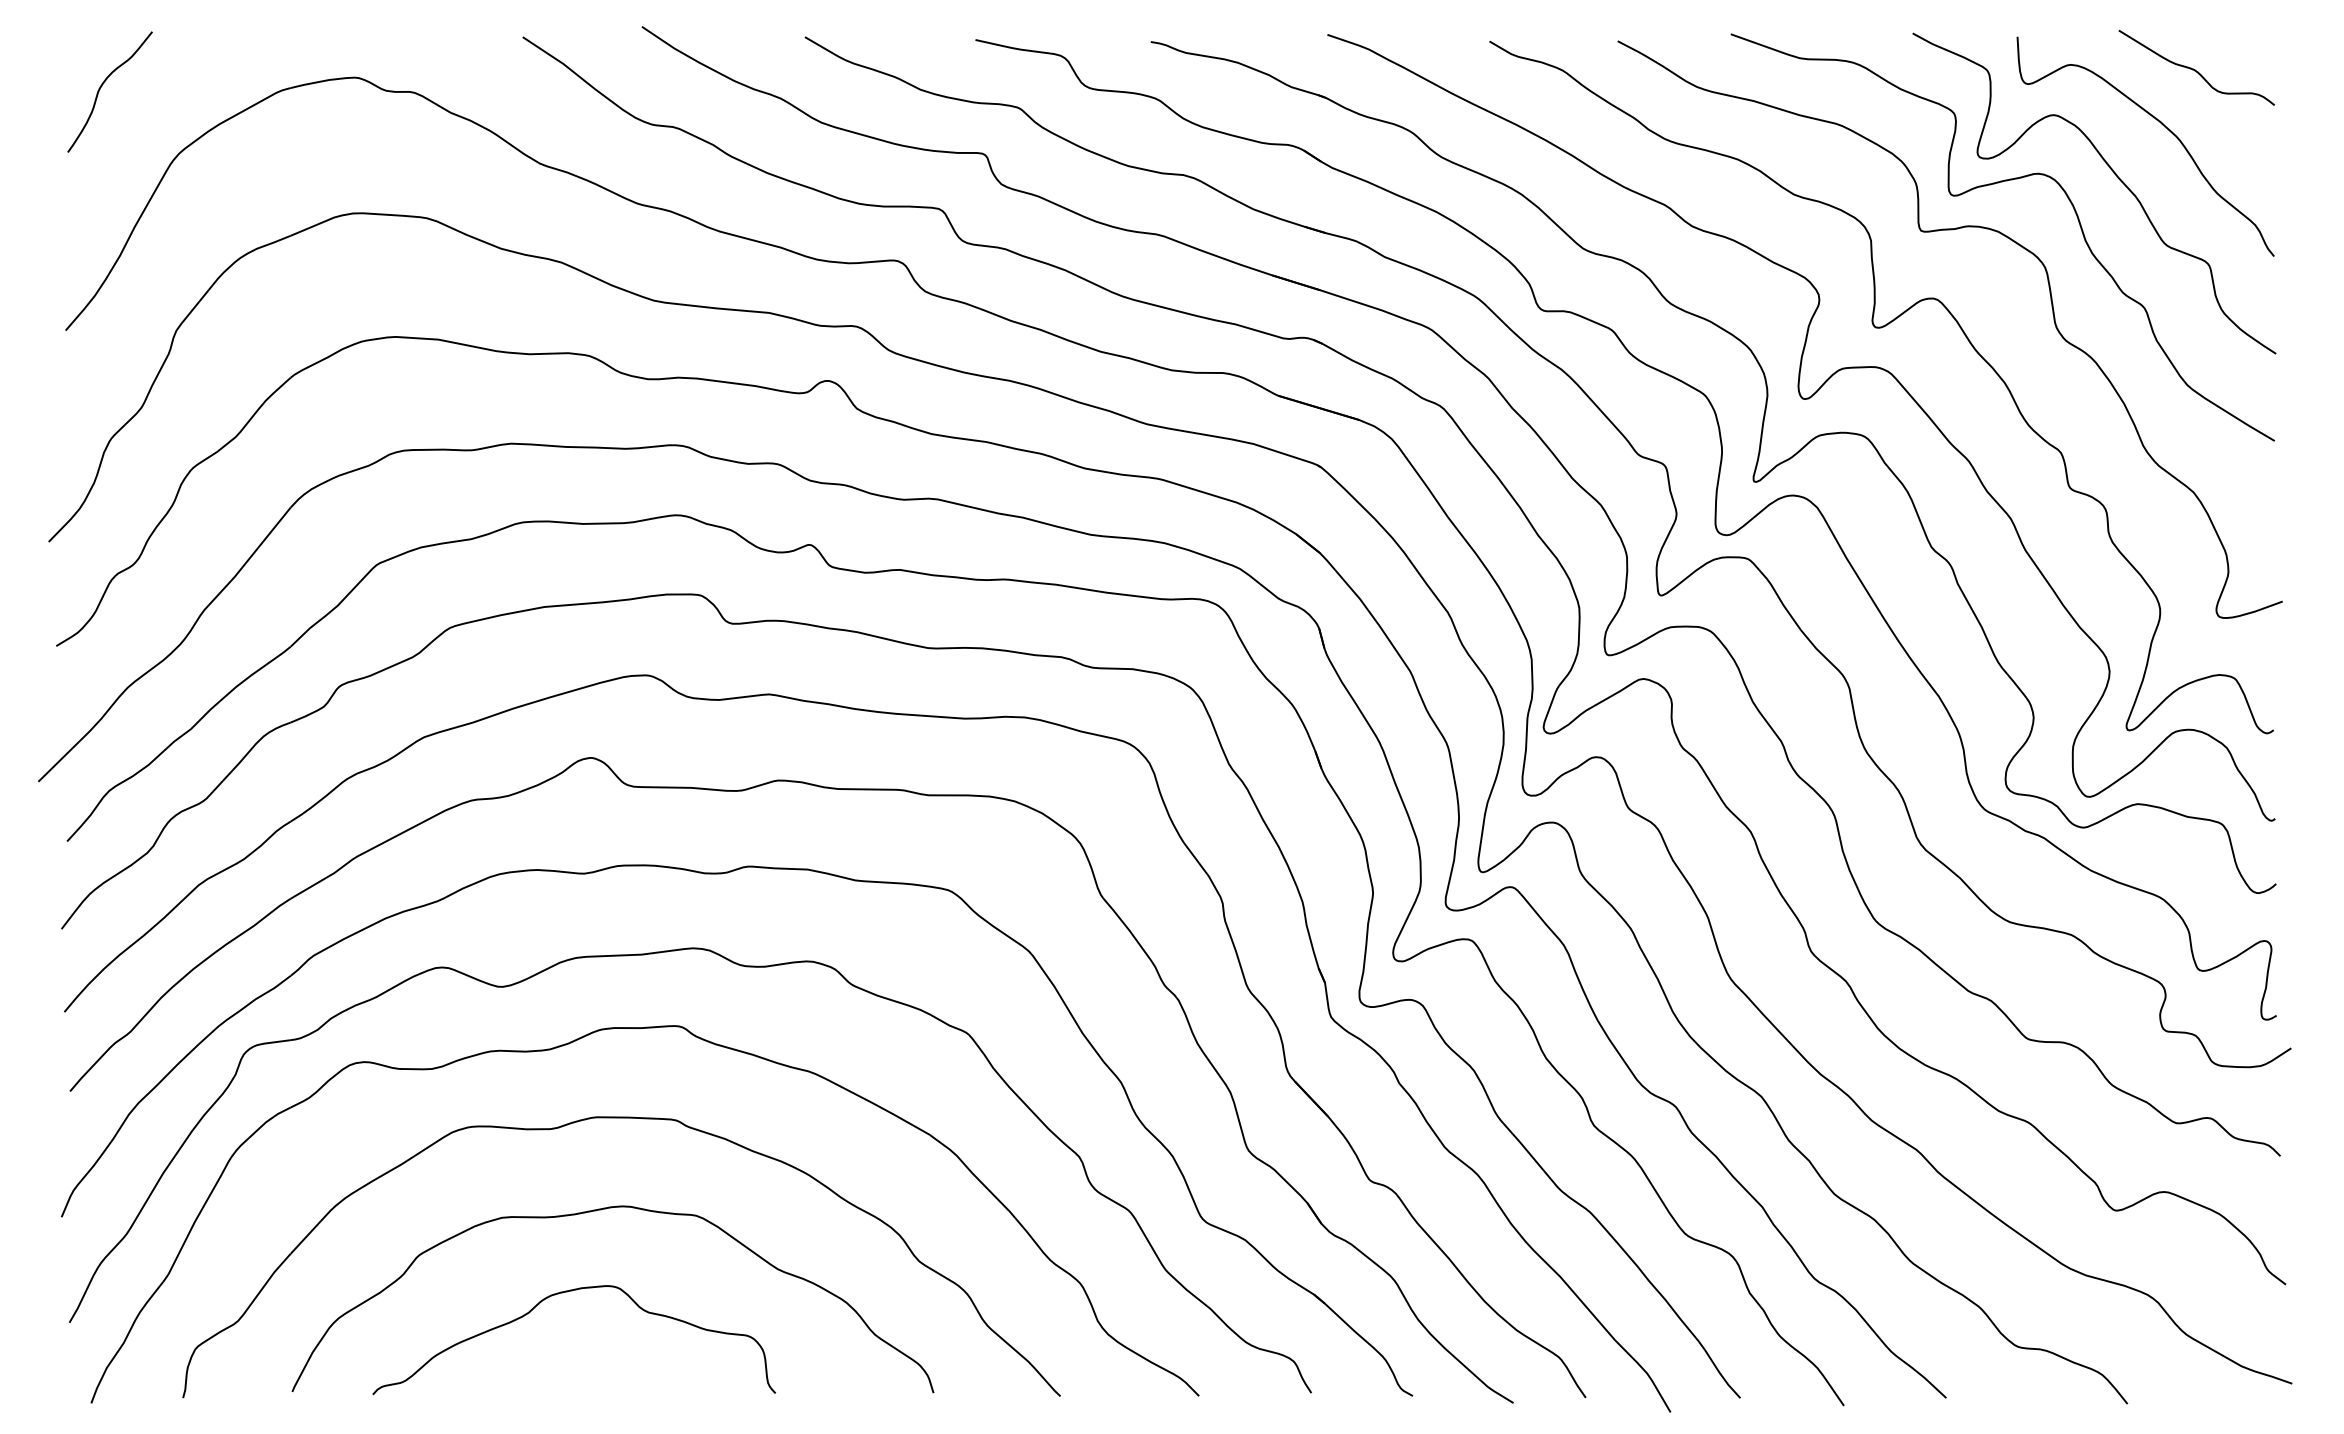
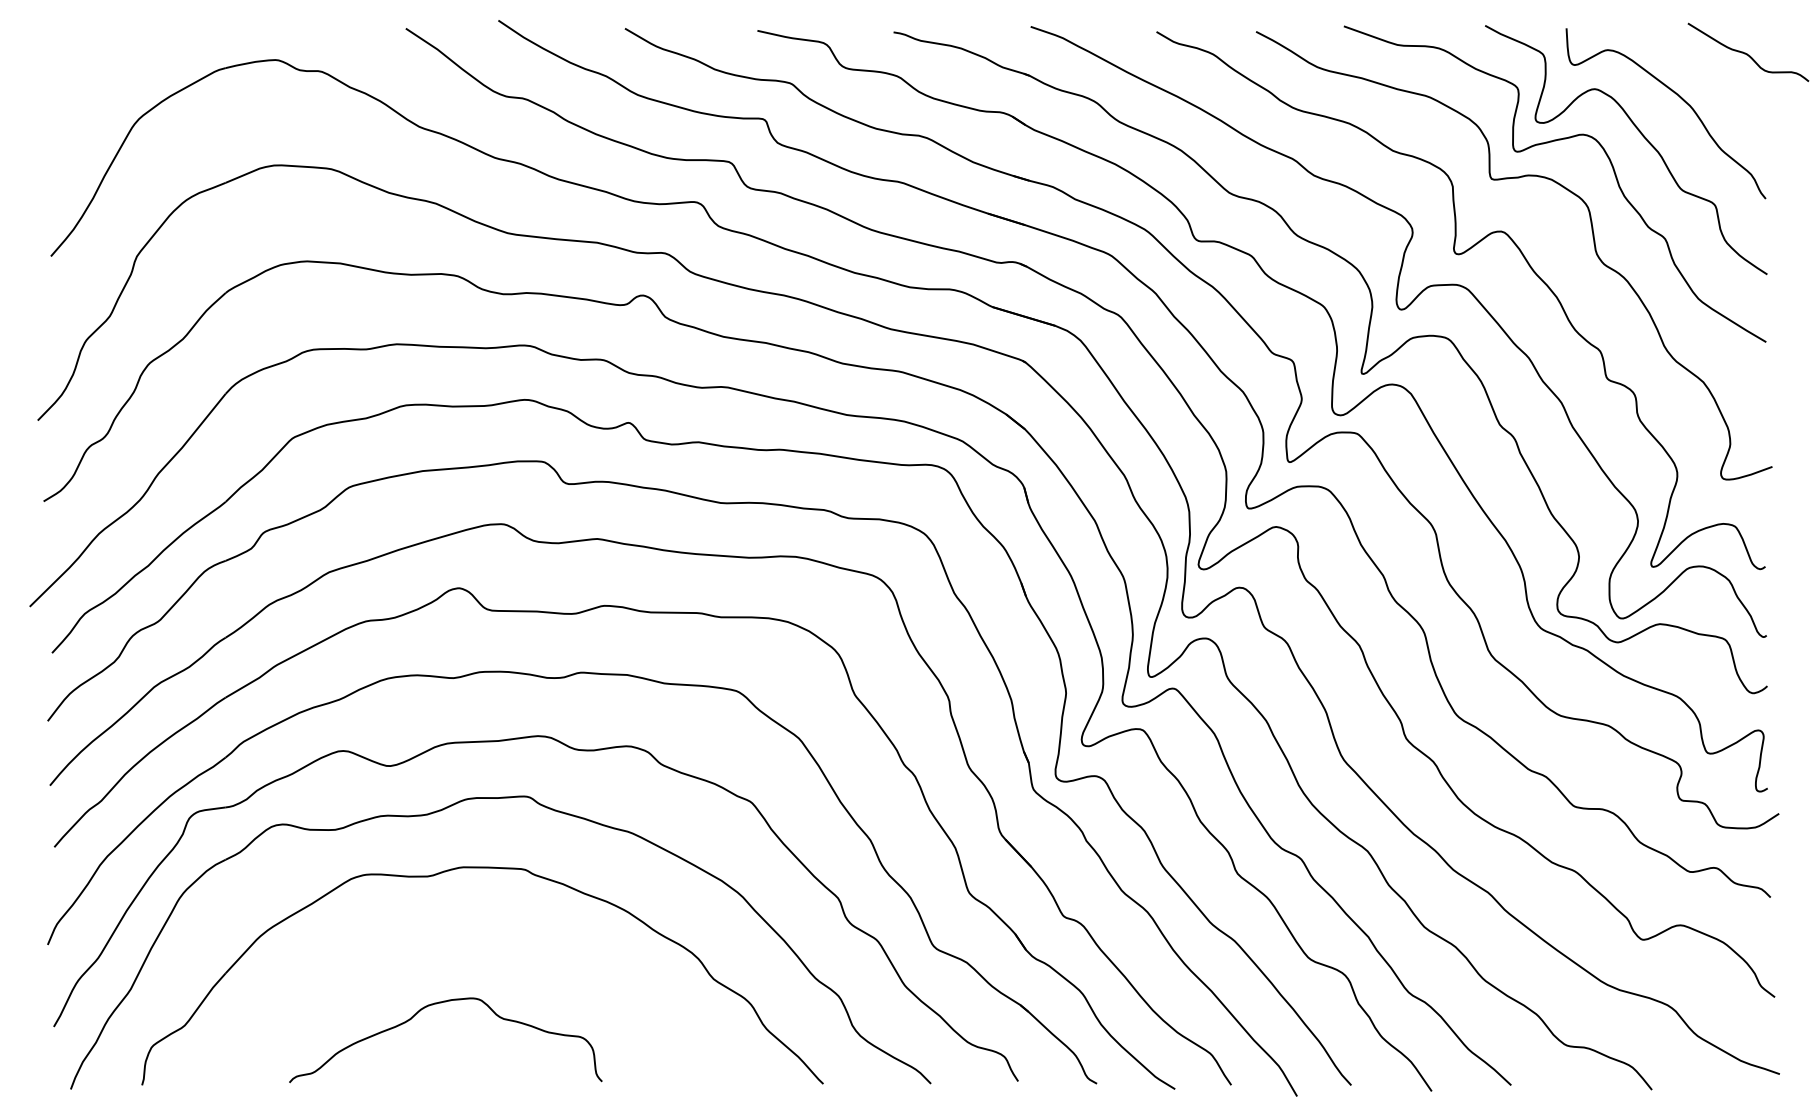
curve: (2195, 69) -> (1747, 53), moved
curve: (102, 86) -> (79, 66), removed
curve: (595, 1211) -> (462, 940), removed

